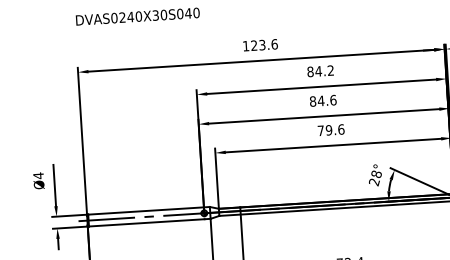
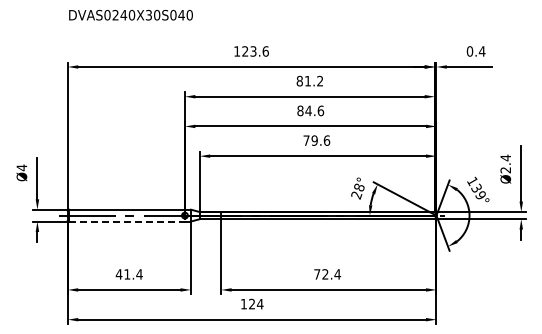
text: (318, 71) -> (307, 81), 84.2 -> 81.2
line: (147, 222) -> (127, 221), solid -> dashed

